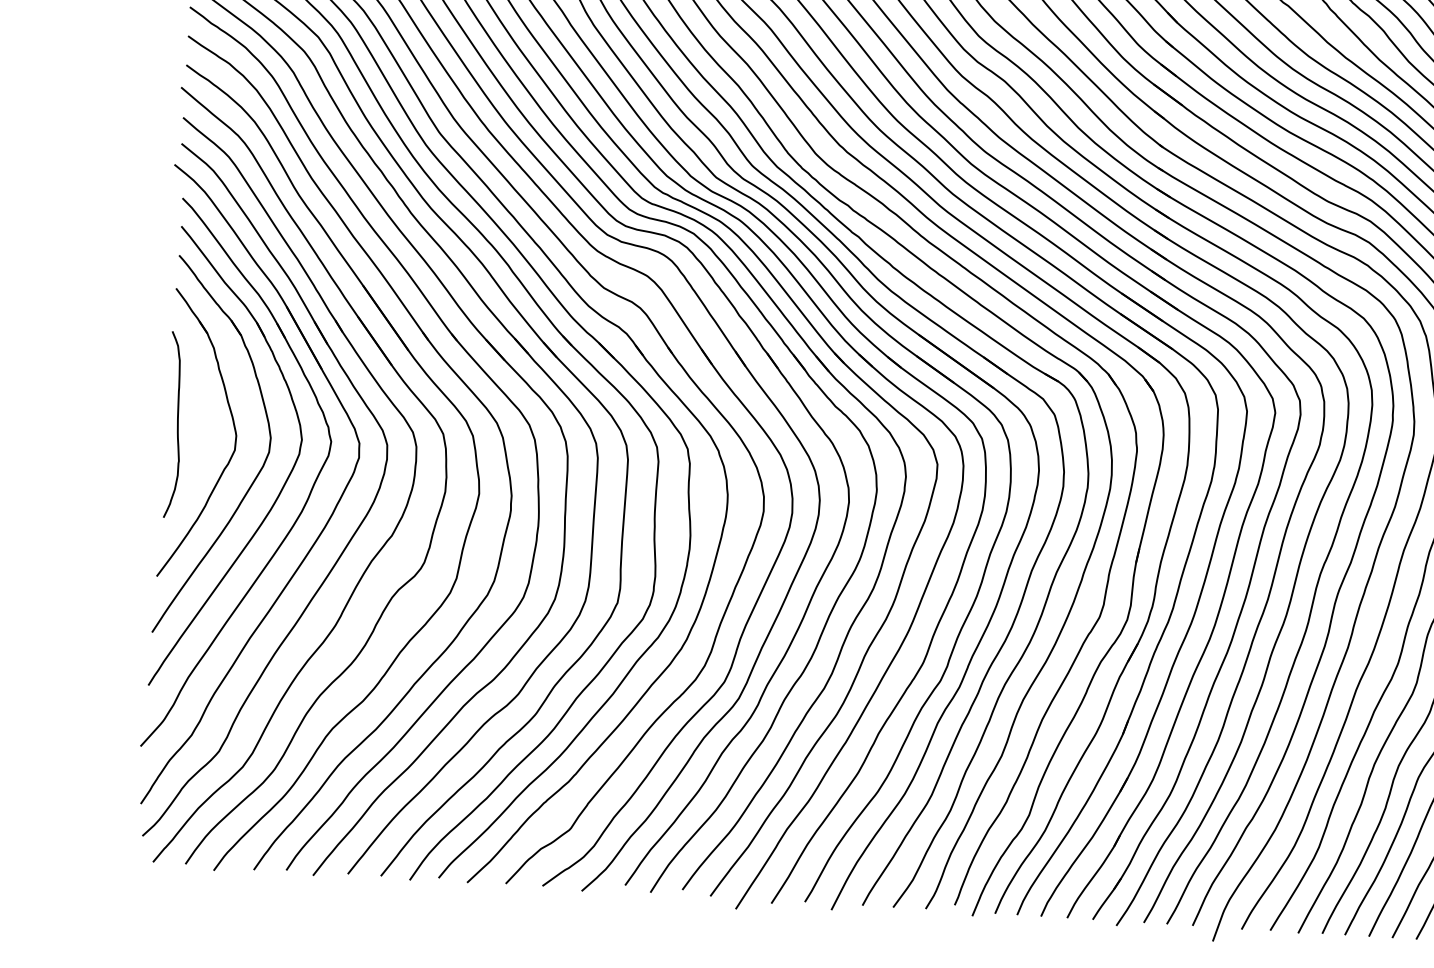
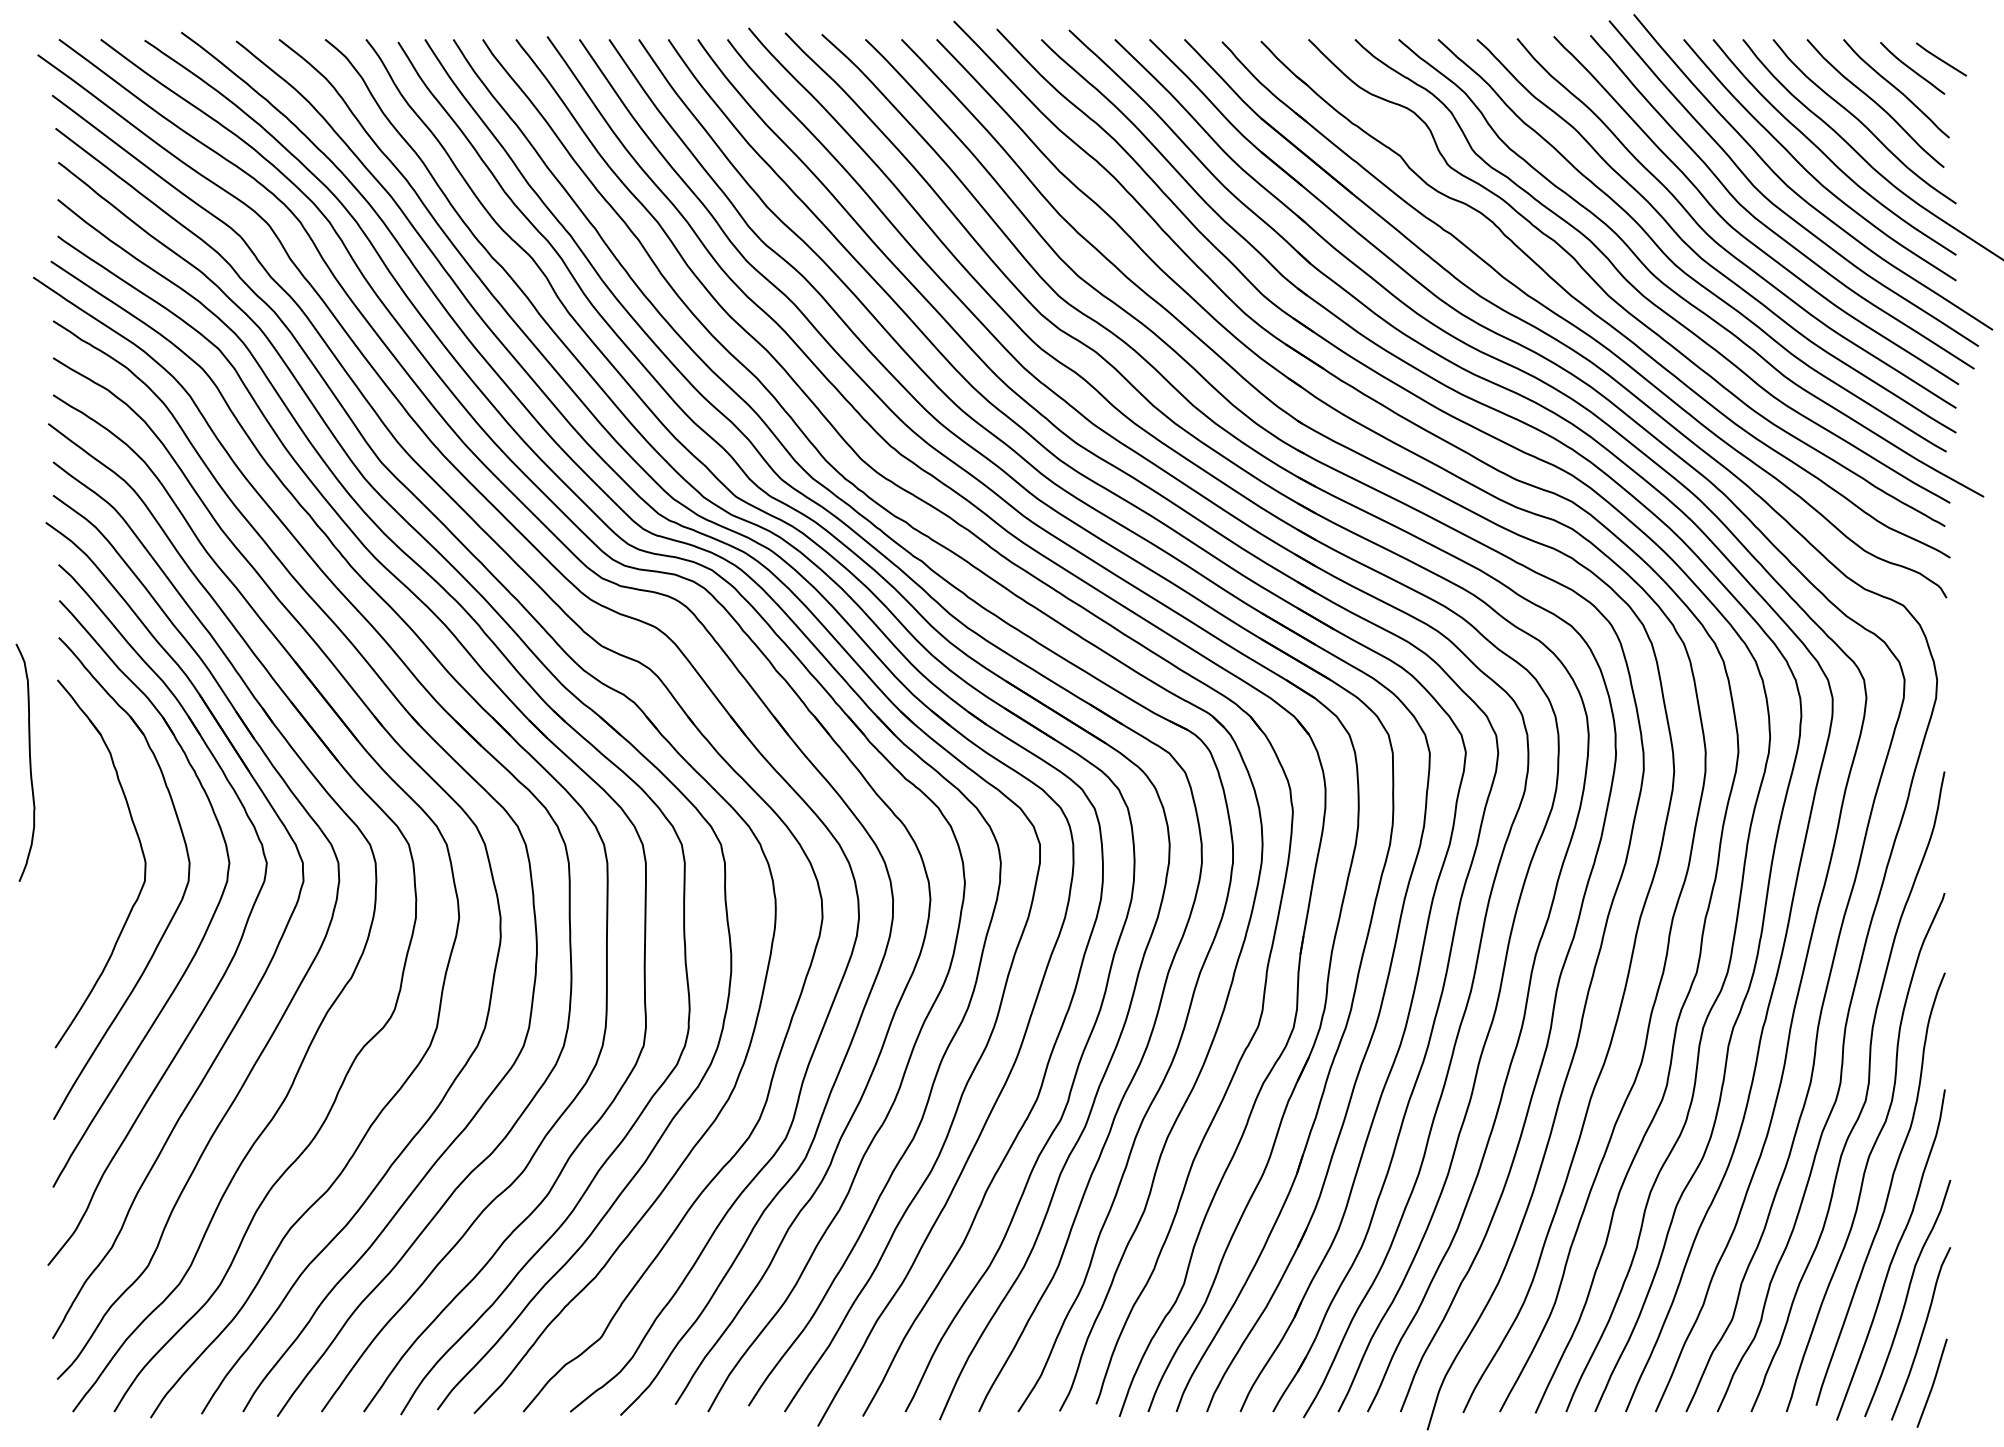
curve: (177, 424) -> (29, 762), moved

